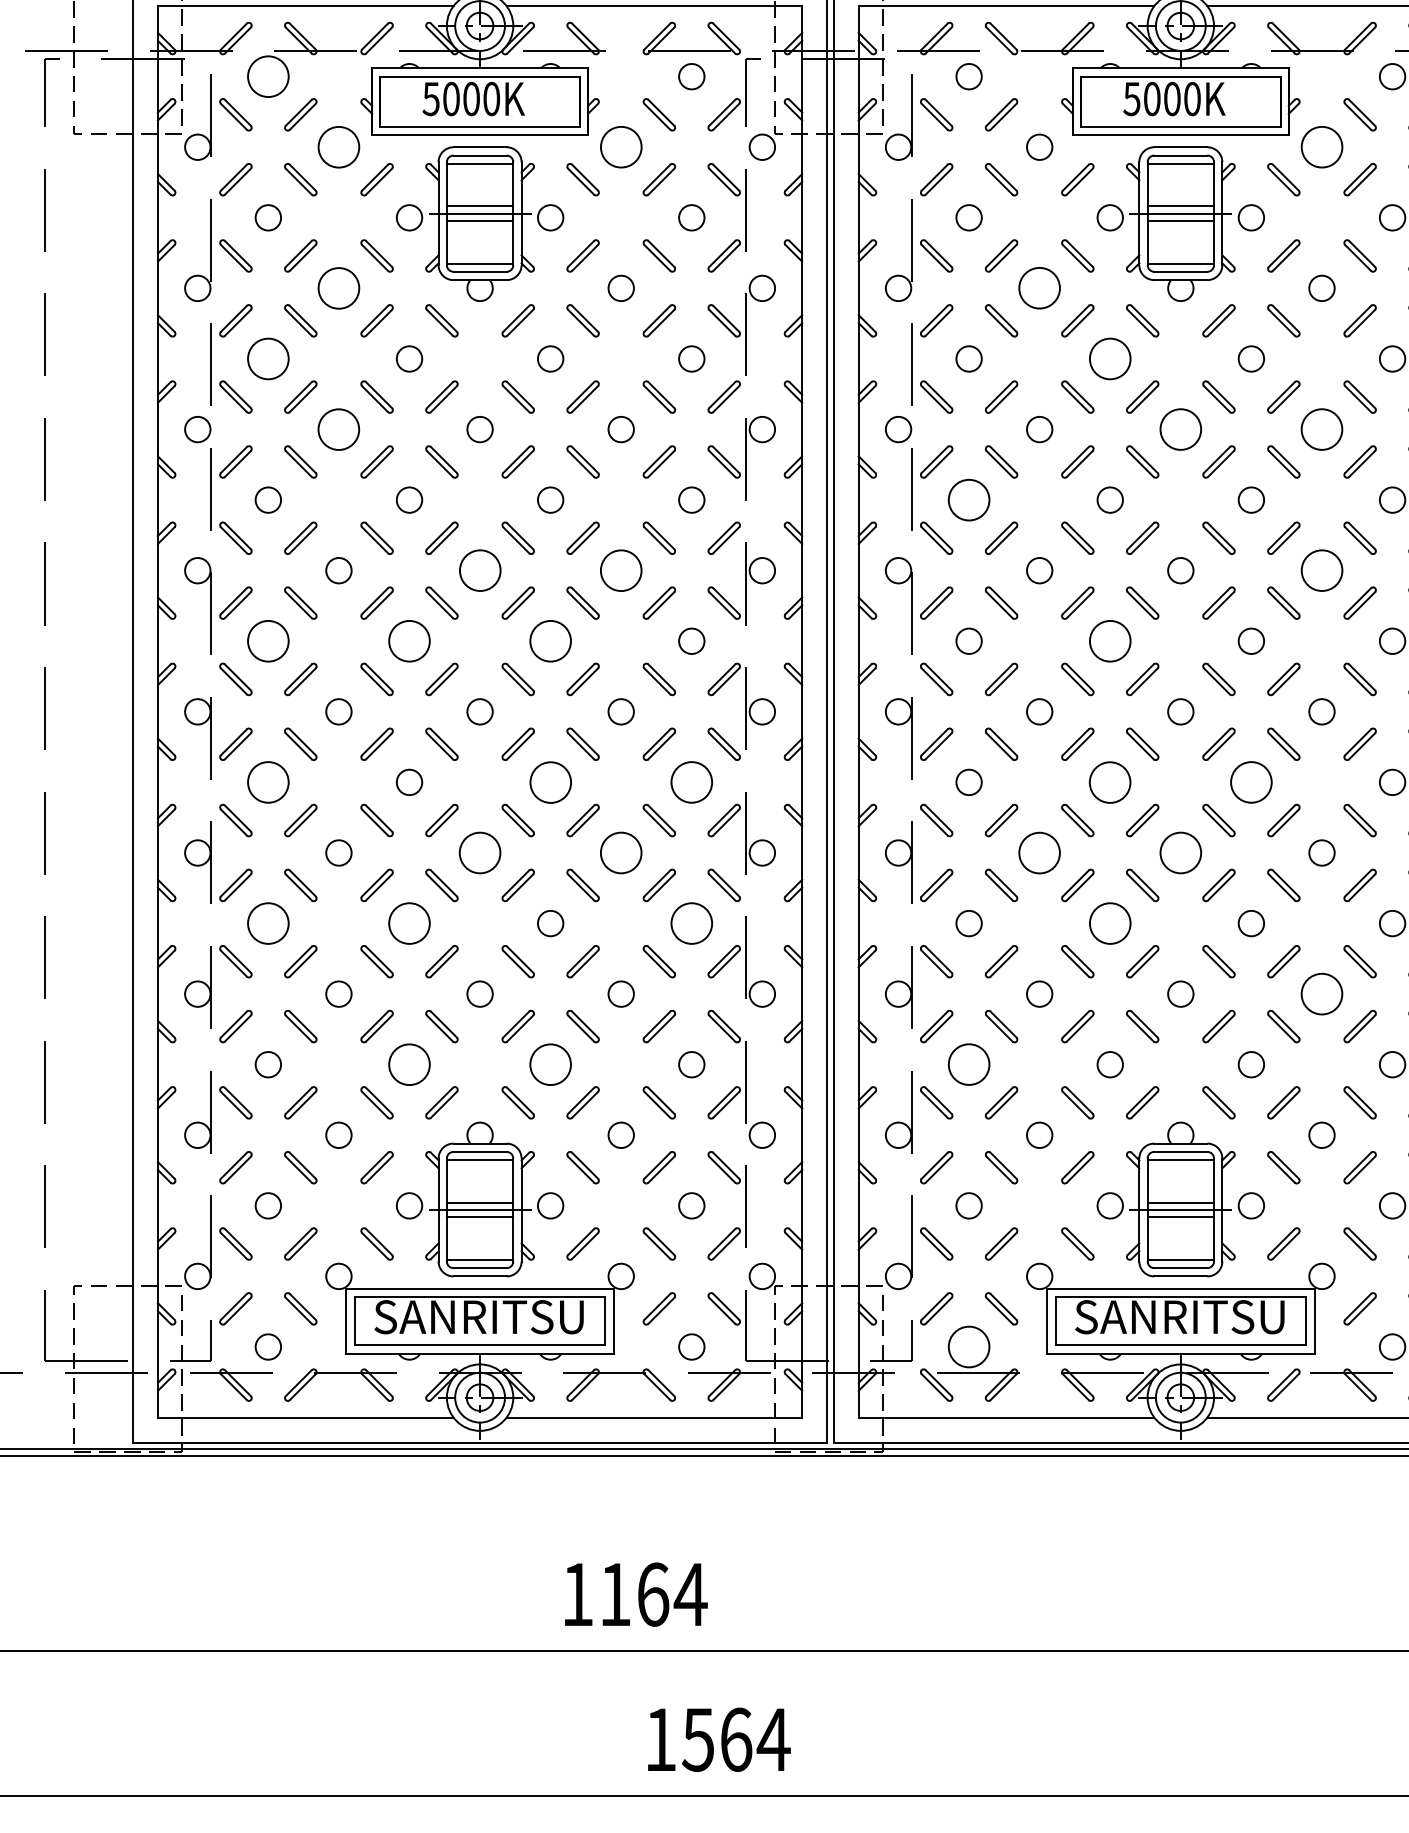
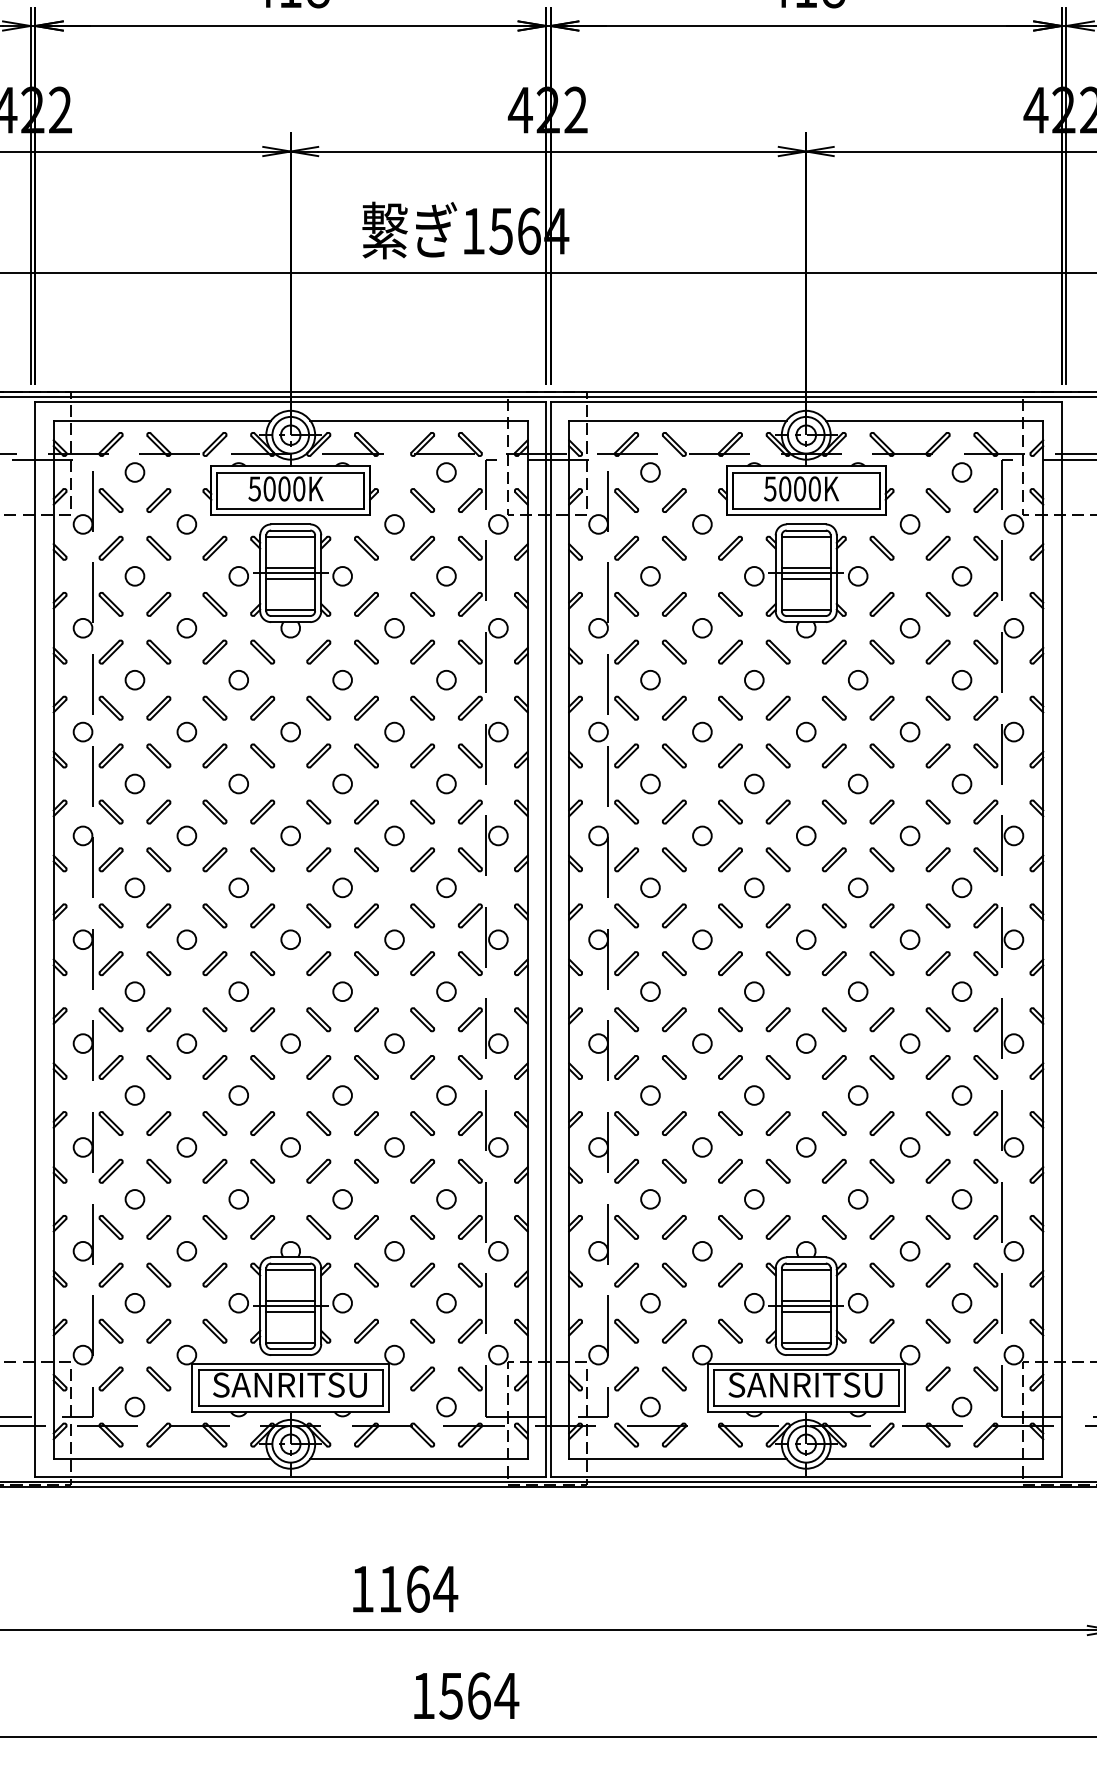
circle: (267, 76) -> (134, 472), size x0.62
circle: (338, 147) -> (186, 524), size x0.62
circle: (621, 147) -> (394, 524), size x0.62
circle: (1321, 147) -> (909, 524), size x0.62
circle: (338, 287) -> (186, 627), size x0.62
circle: (1039, 288) -> (702, 628), size x0.62
circle: (267, 358) -> (134, 679), size x0.62
circle: (1109, 358) -> (753, 679), size x0.62
circle: (338, 428) -> (186, 731), size x0.62
circle: (1179, 428) -> (805, 731), size x0.62
circle: (1321, 428) -> (909, 731), size x0.62
circle: (969, 499) -> (650, 783), size x0.62
circle: (479, 570) -> (290, 835), size x0.62
circle: (621, 570) -> (394, 835), size x0.62
circle: (1321, 570) -> (909, 835), size x0.62
circle: (267, 640) -> (134, 887), size x0.62
circle: (409, 640) -> (238, 887), size x0.62
circle: (550, 640) -> (342, 887), size x0.62
circle: (1109, 640) -> (753, 887), size x0.62
circle: (267, 782) -> (134, 991), size x0.62
circle: (550, 782) -> (342, 991), size x0.62
circle: (691, 782) -> (446, 991), size x0.62
circle: (1110, 782) -> (754, 991), size x0.62
circle: (1250, 782) -> (857, 991), size x0.62
circle: (479, 852) -> (290, 1043), size x0.62
circle: (621, 852) -> (394, 1043), size x0.62
circle: (1039, 852) -> (702, 1043), size x0.62
circle: (1179, 852) -> (805, 1043), size x0.62
circle: (267, 923) -> (134, 1095), size x0.62
circle: (409, 923) -> (238, 1095), size x0.62
circle: (691, 923) -> (446, 1095), size x0.62
circle: (1109, 923) -> (753, 1095), size x0.62
circle: (1321, 994) -> (909, 1147), size x0.62
circle: (409, 1064) -> (238, 1199), size x0.62
circle: (550, 1064) -> (342, 1199), size x0.62
circle: (969, 1064) -> (650, 1199), size x0.62
circle: (969, 1346) -> (650, 1406), size x0.62

